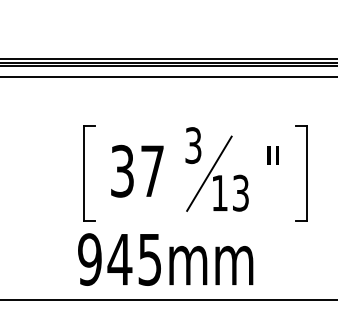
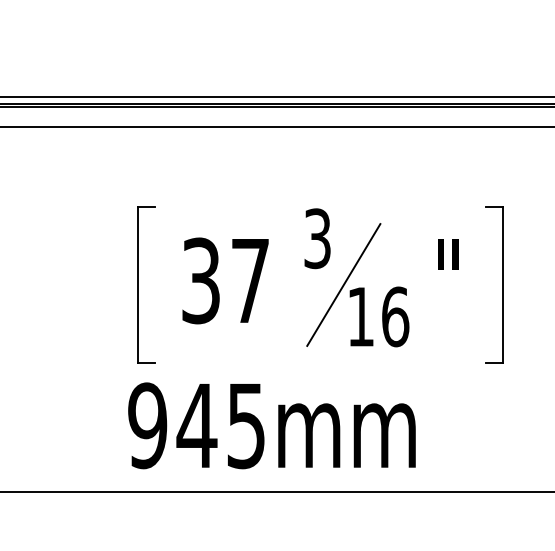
text: (240, 192) -> (394, 315), 13 -> 16

